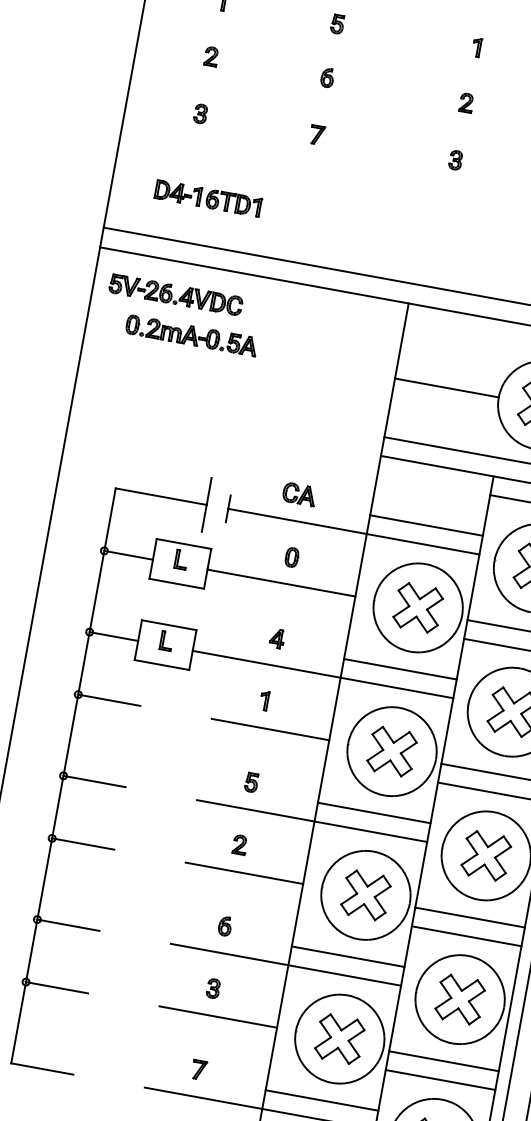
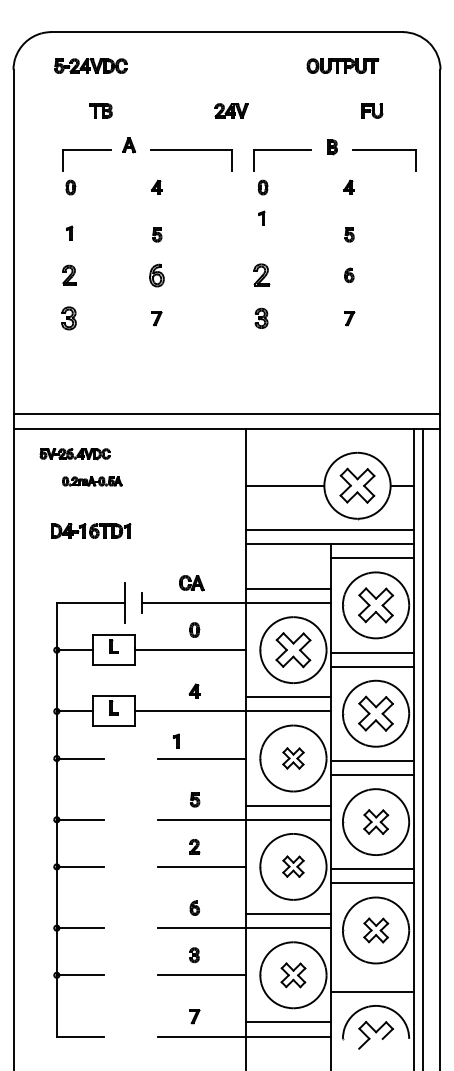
part: (476, 46) -> (261, 217), moved
part: (211, 55) -> (69, 274), size x1.4
part: (327, 76) -> (156, 274), size x1.6
part: (466, 102) -> (261, 274), size x1.6
part: (201, 114) -> (69, 318), size x1.6
part: (455, 160) -> (261, 318), size x1.4
part: (209, 197) -> (91, 530), moved
part: (174, 295) -> (74, 454), size x0.7
part: (192, 335) -> (92, 481), size x0.6
part: (263, 699) -> (175, 740), moved
part: (392, 751) -> (293, 758), size x0.6
part: (487, 855) -> (376, 821), size x0.7
part: (366, 894) -> (293, 866), size x0.6
part: (460, 999) -> (376, 930), size x0.7
part: (339, 1039) -> (293, 975), size x0.7
line: (444, 1061) -> (372, 977), removed

